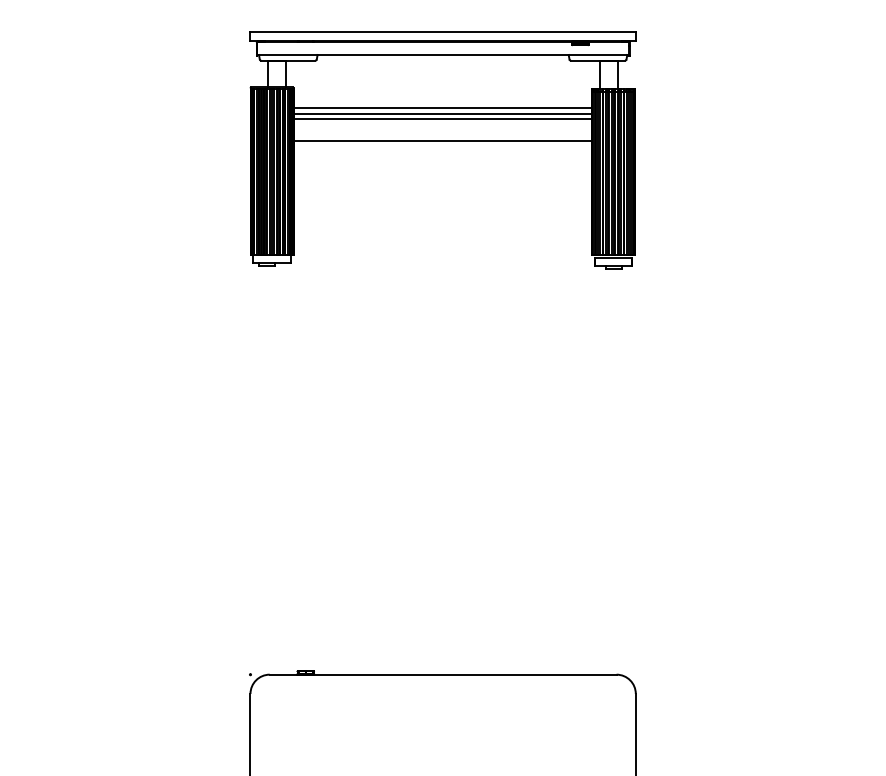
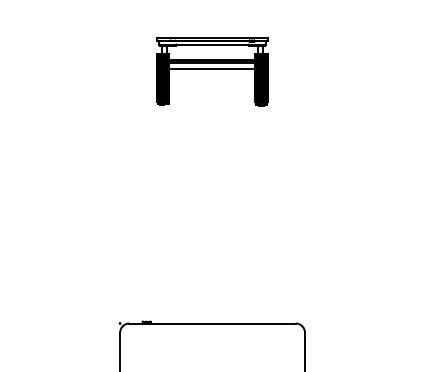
part: (443, 149) -> (212, 71), size x0.6

